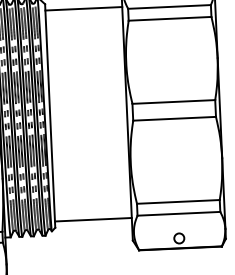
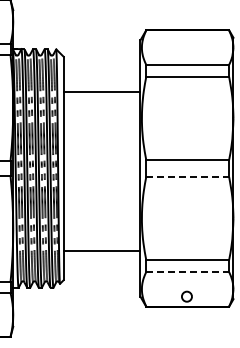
line: (83, 8) -> (101, 91), moved
line: (175, 118) -> (188, 176), solid -> dashed
line: (179, 214) -> (188, 272), solid -> dashed
line: (92, 220) -> (101, 251), moved

